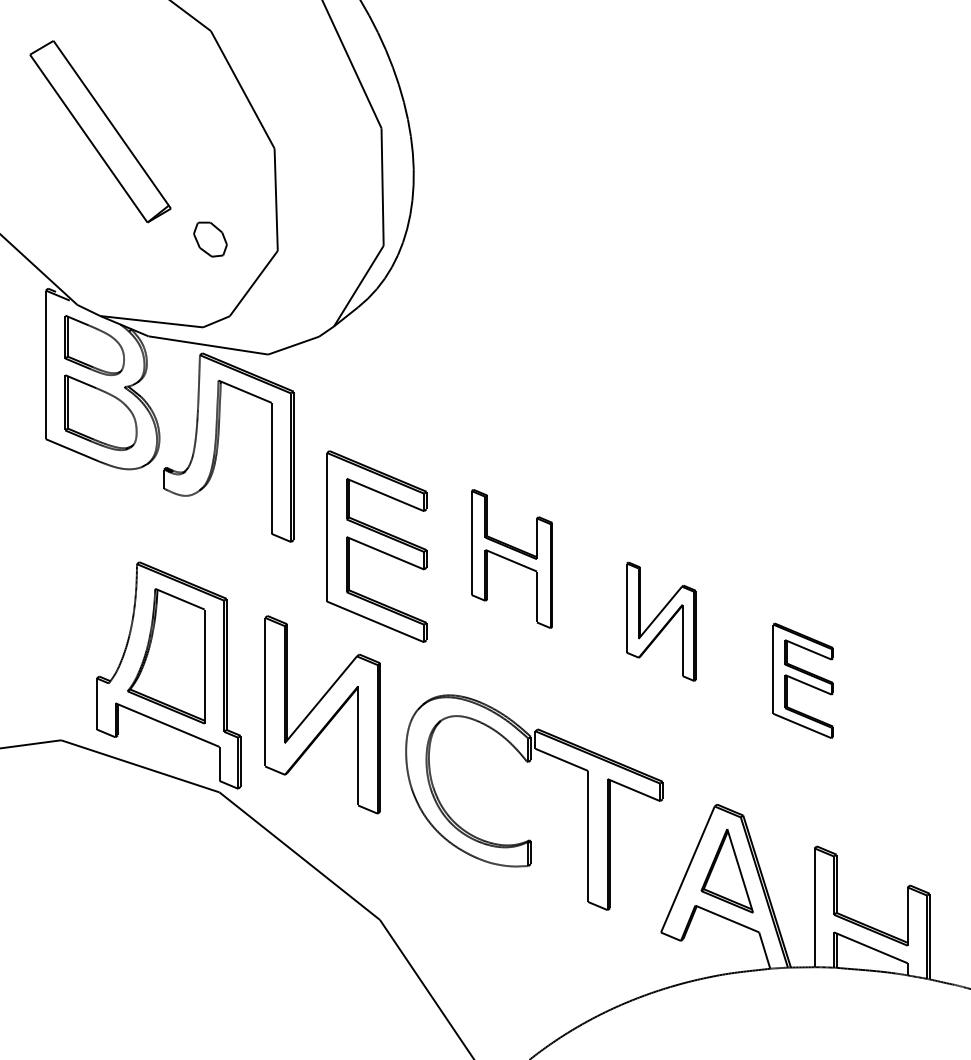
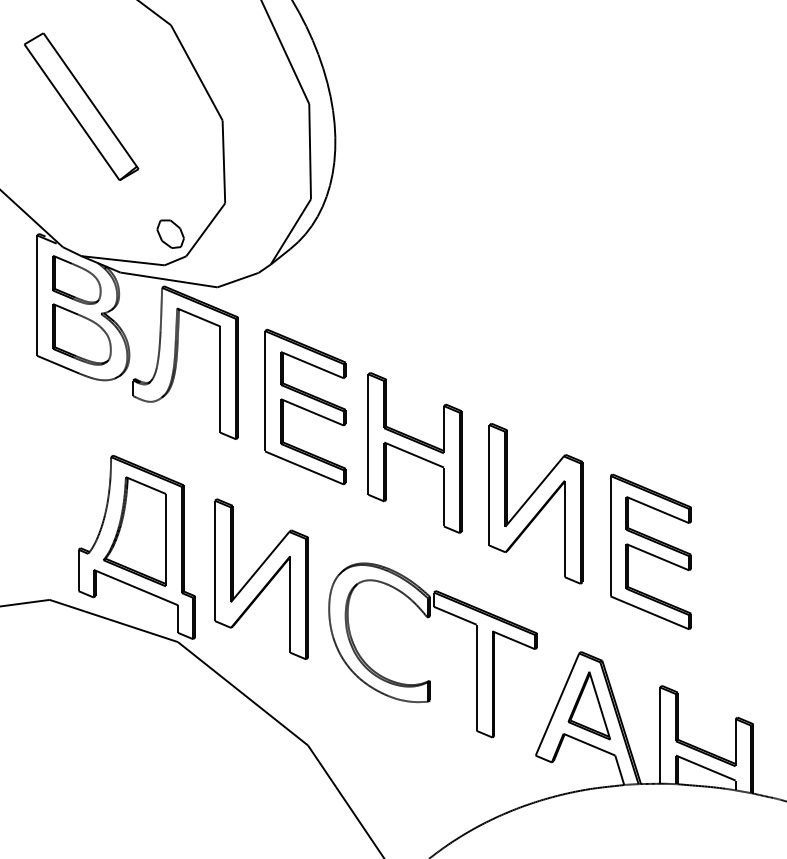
part: (210, 238) -> (170, 233), moved
part: (376, 546) -> (305, 406), moved
part: (511, 558) -> (414, 452), size x1.43
part: (660, 621) -> (535, 503), size x1.67
part: (802, 680) -> (650, 551), size x1.67

